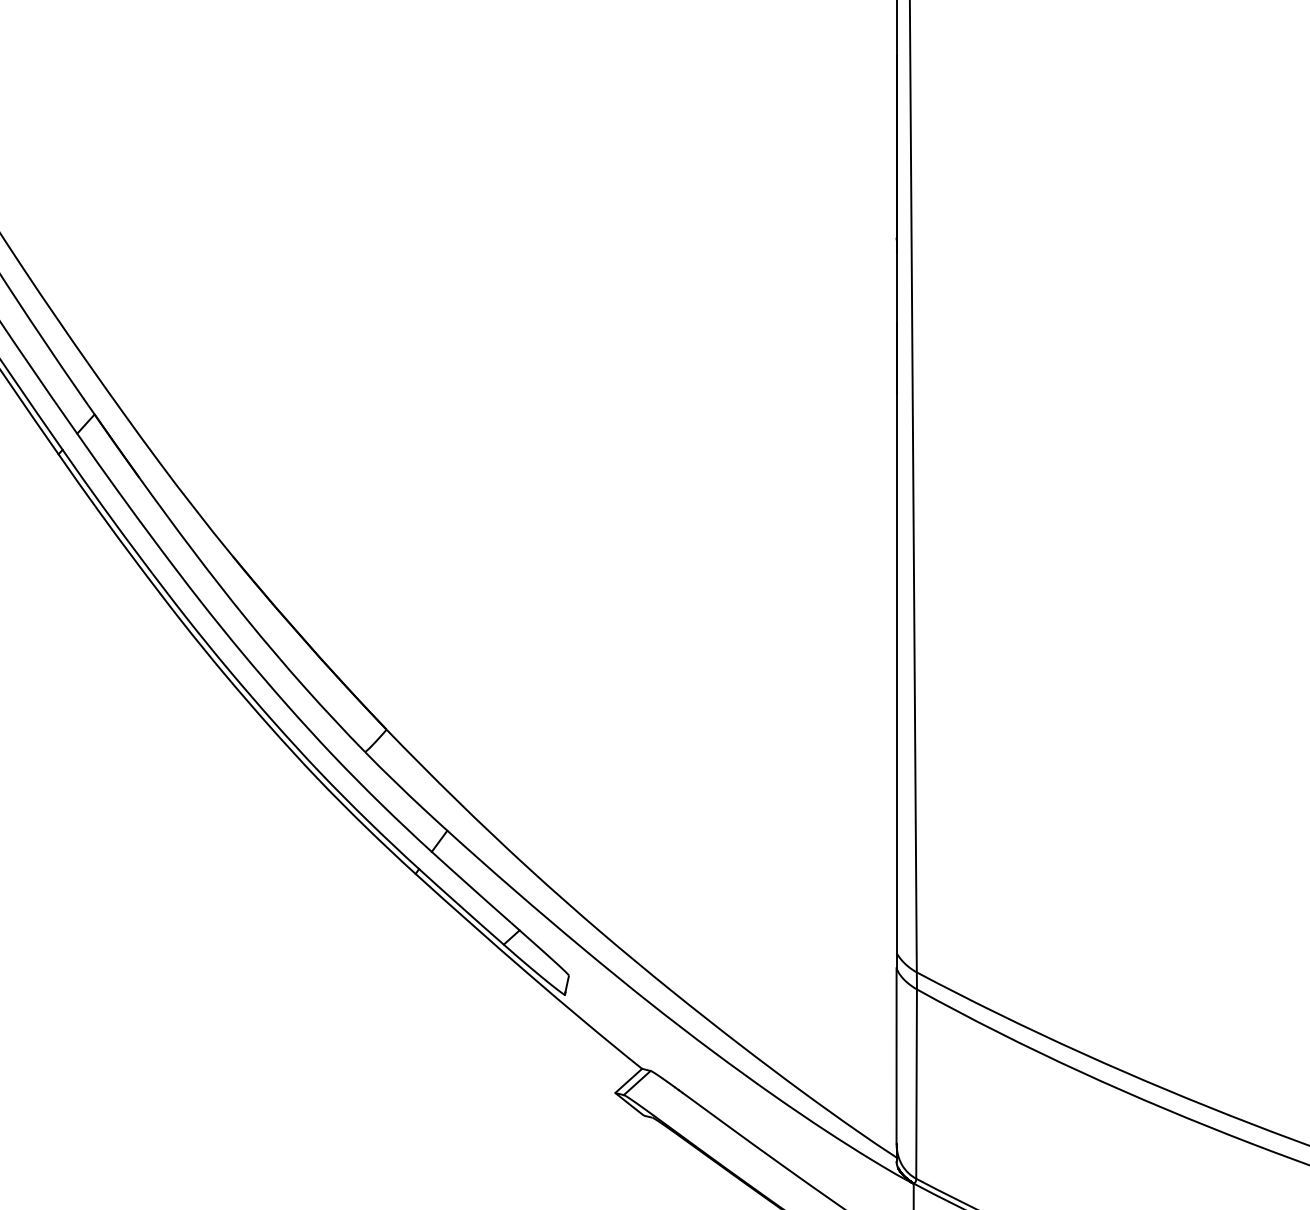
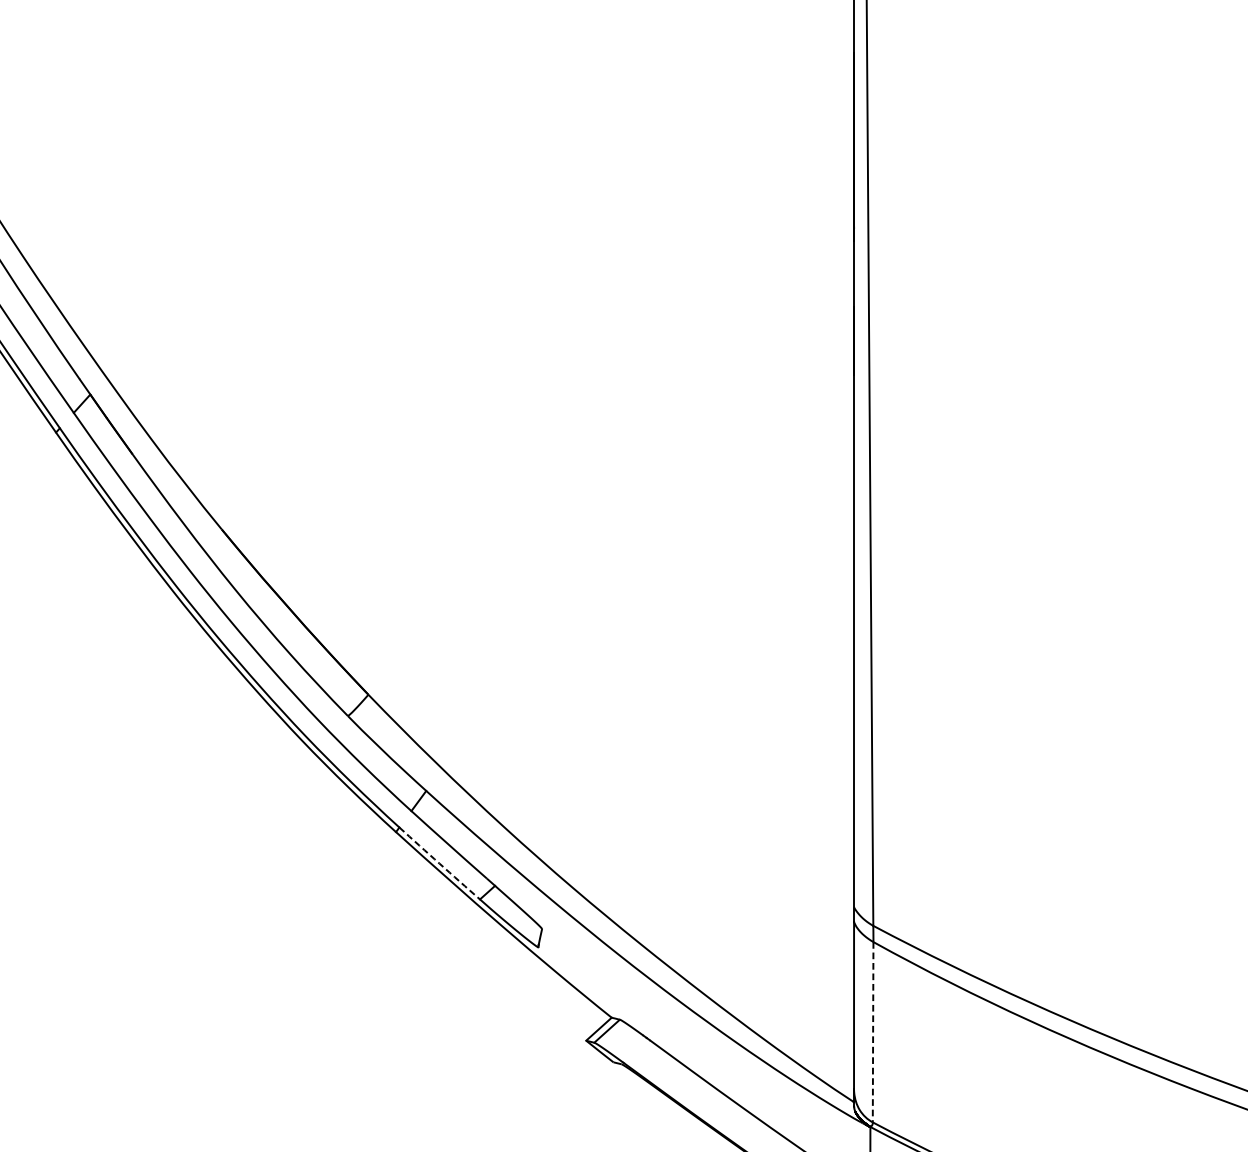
arc: (461, 907) -> (439, 864), solid -> dashed
line: (916, 1084) -> (873, 1032), solid -> dashed

